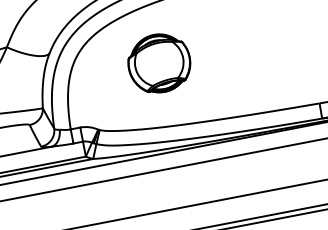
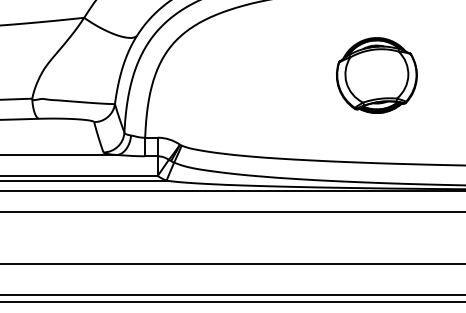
part: (159, 63) -> (376, 75), moved

